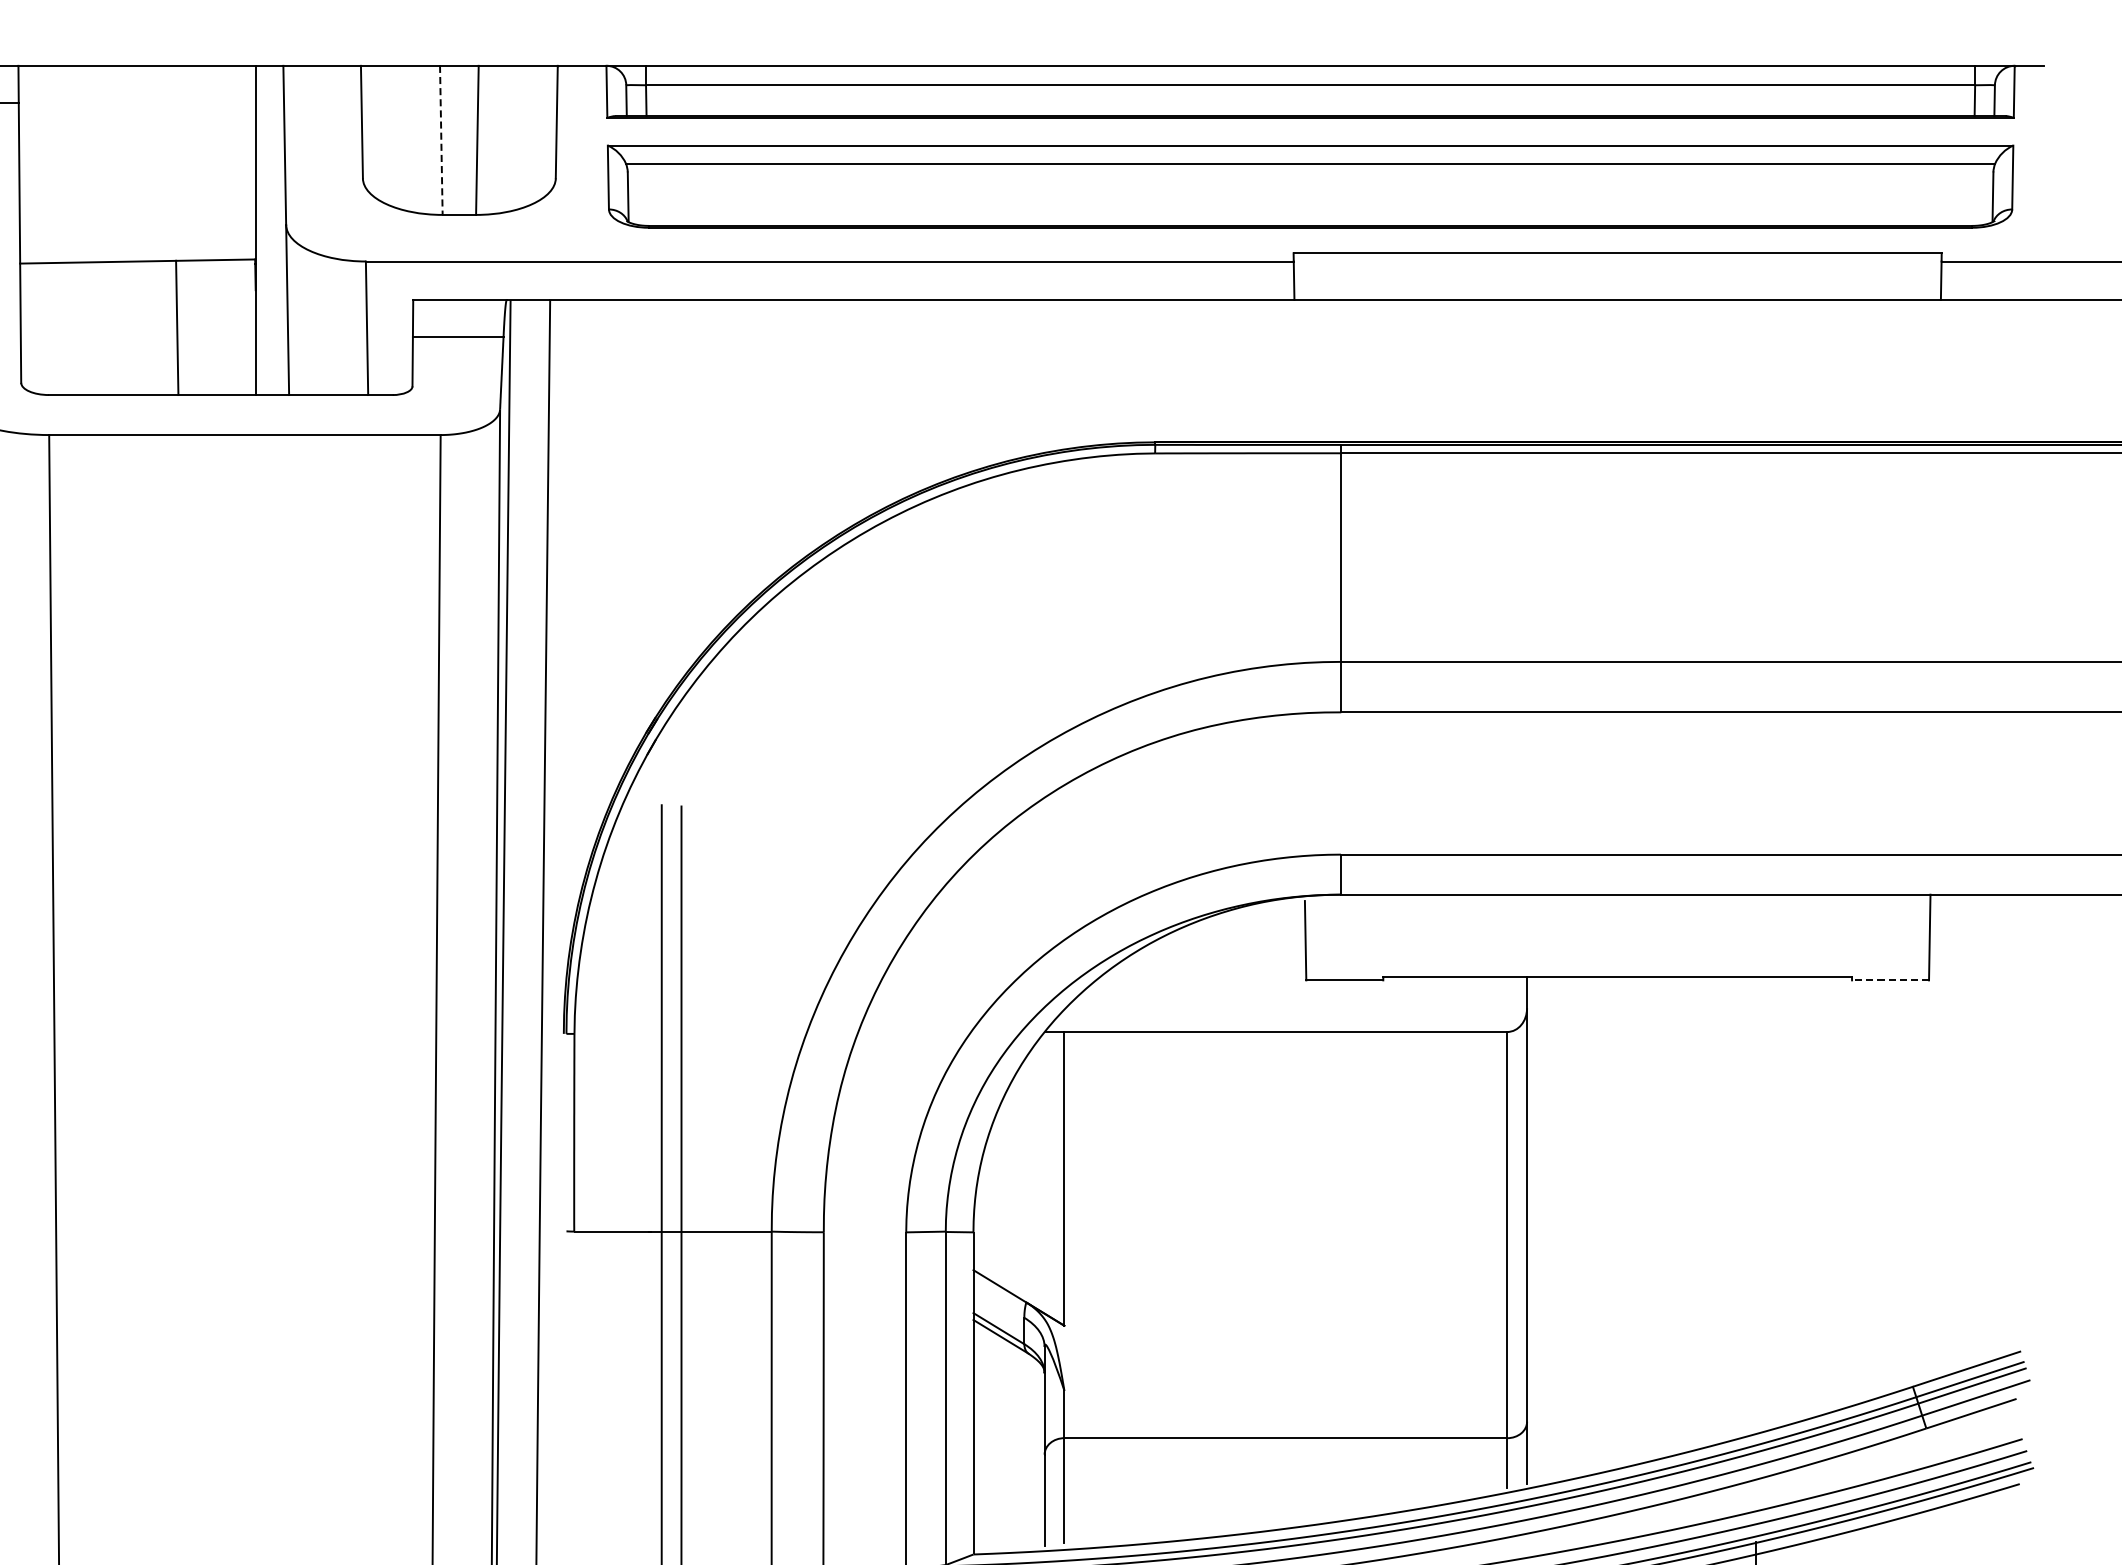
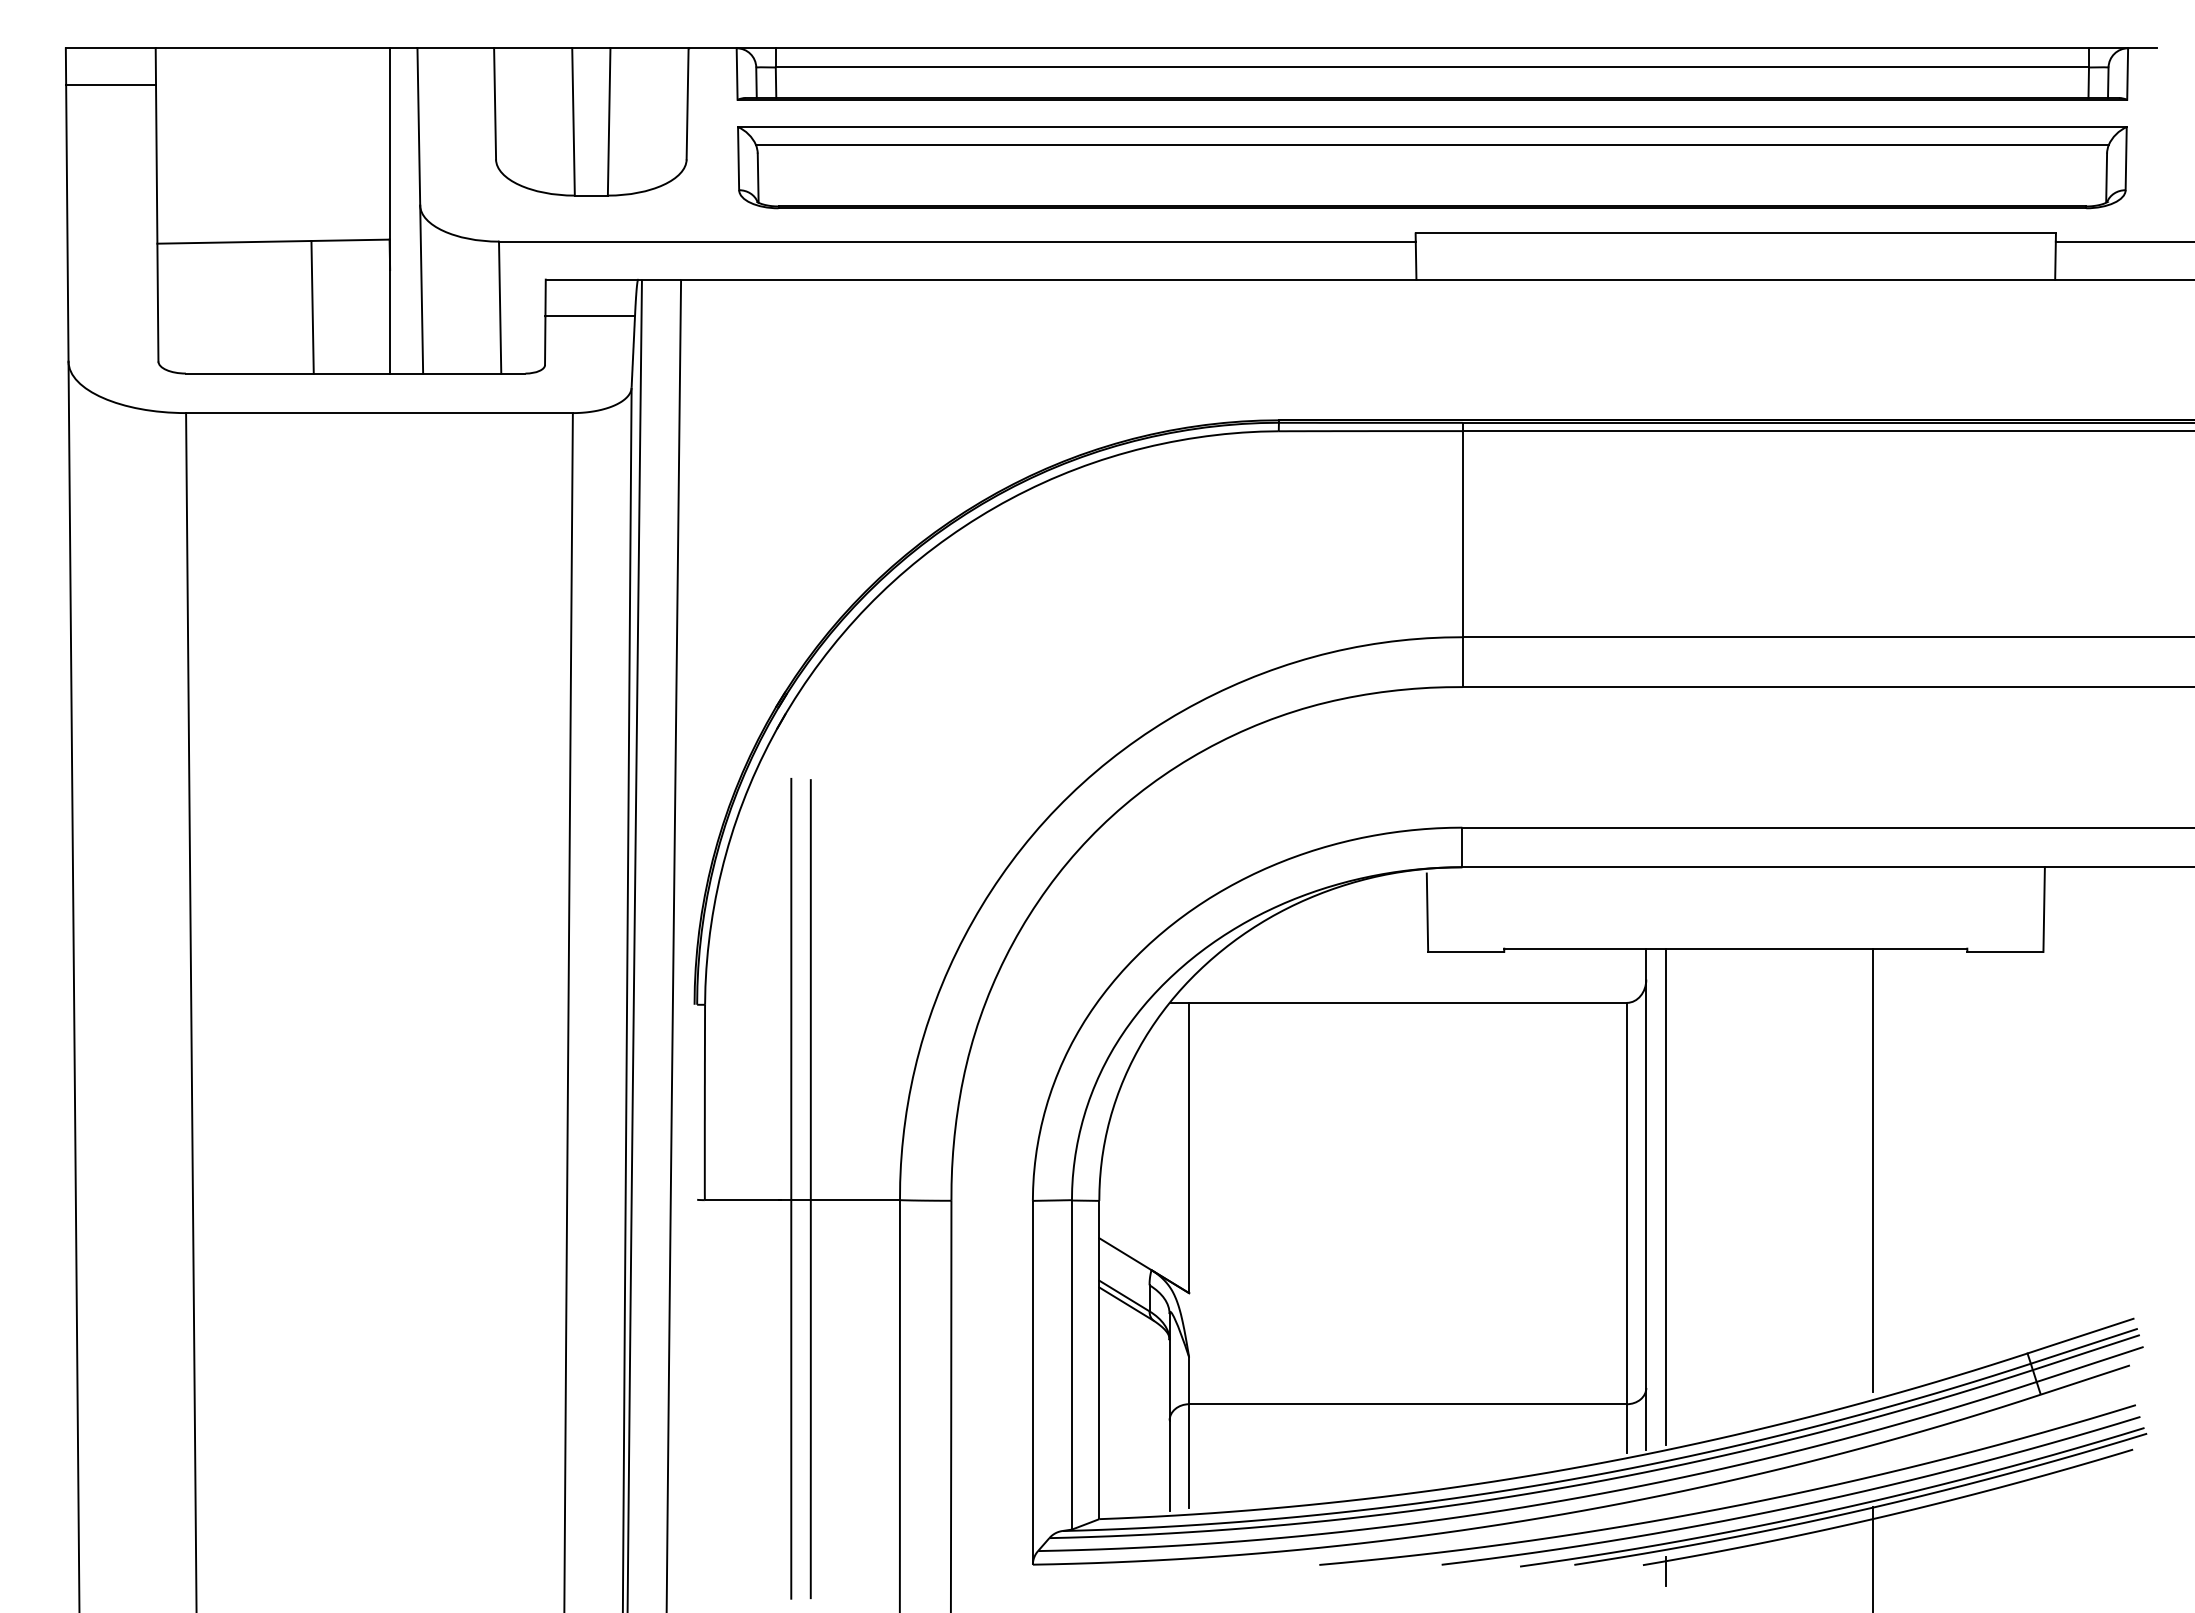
line: (441, 139) -> (573, 121), dashed -> solid
line: (1889, 979) -> (2004, 951), dashed -> solid
line: (1756, 1201) -> (1872, 1170), added
line: (1546, 1227) -> (1665, 1196), added

